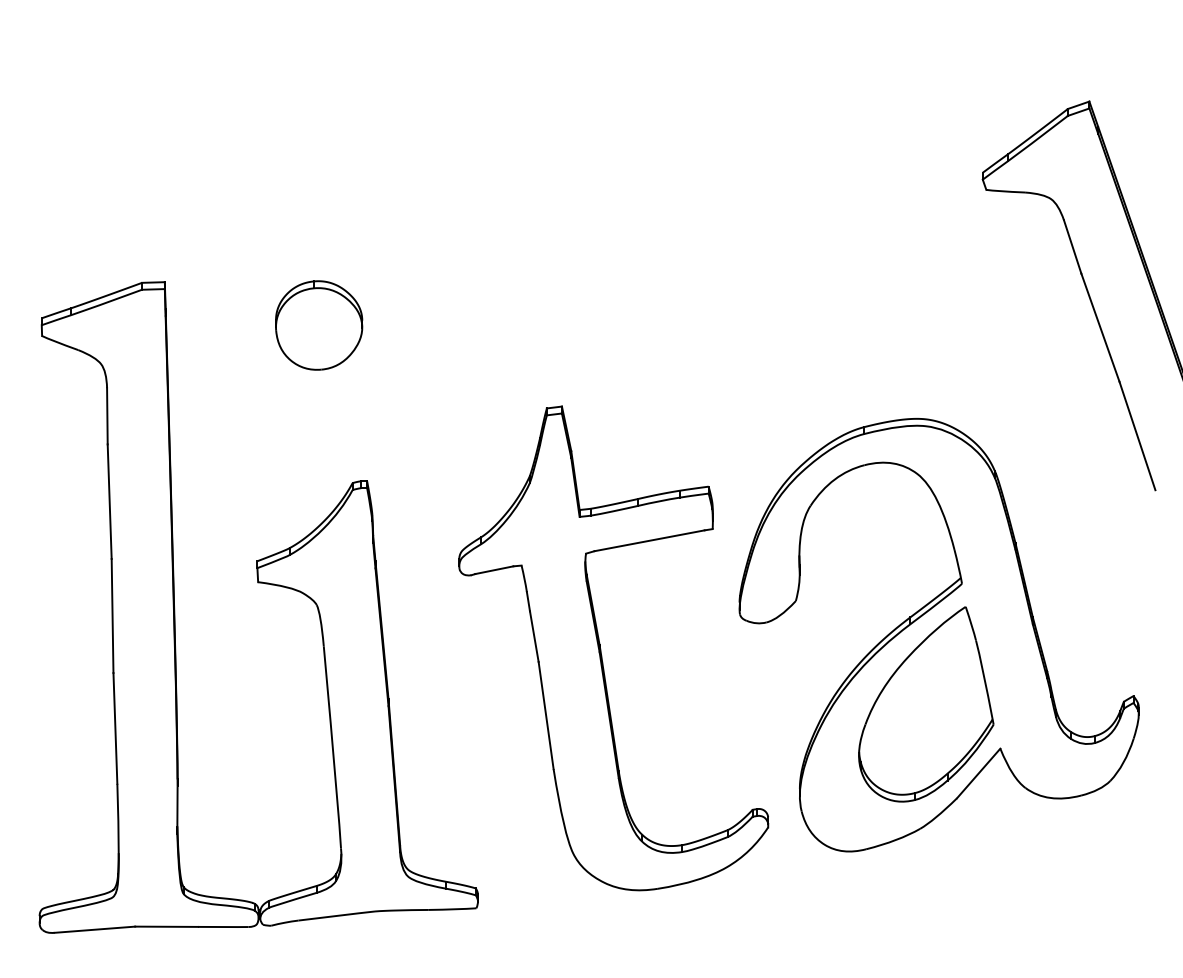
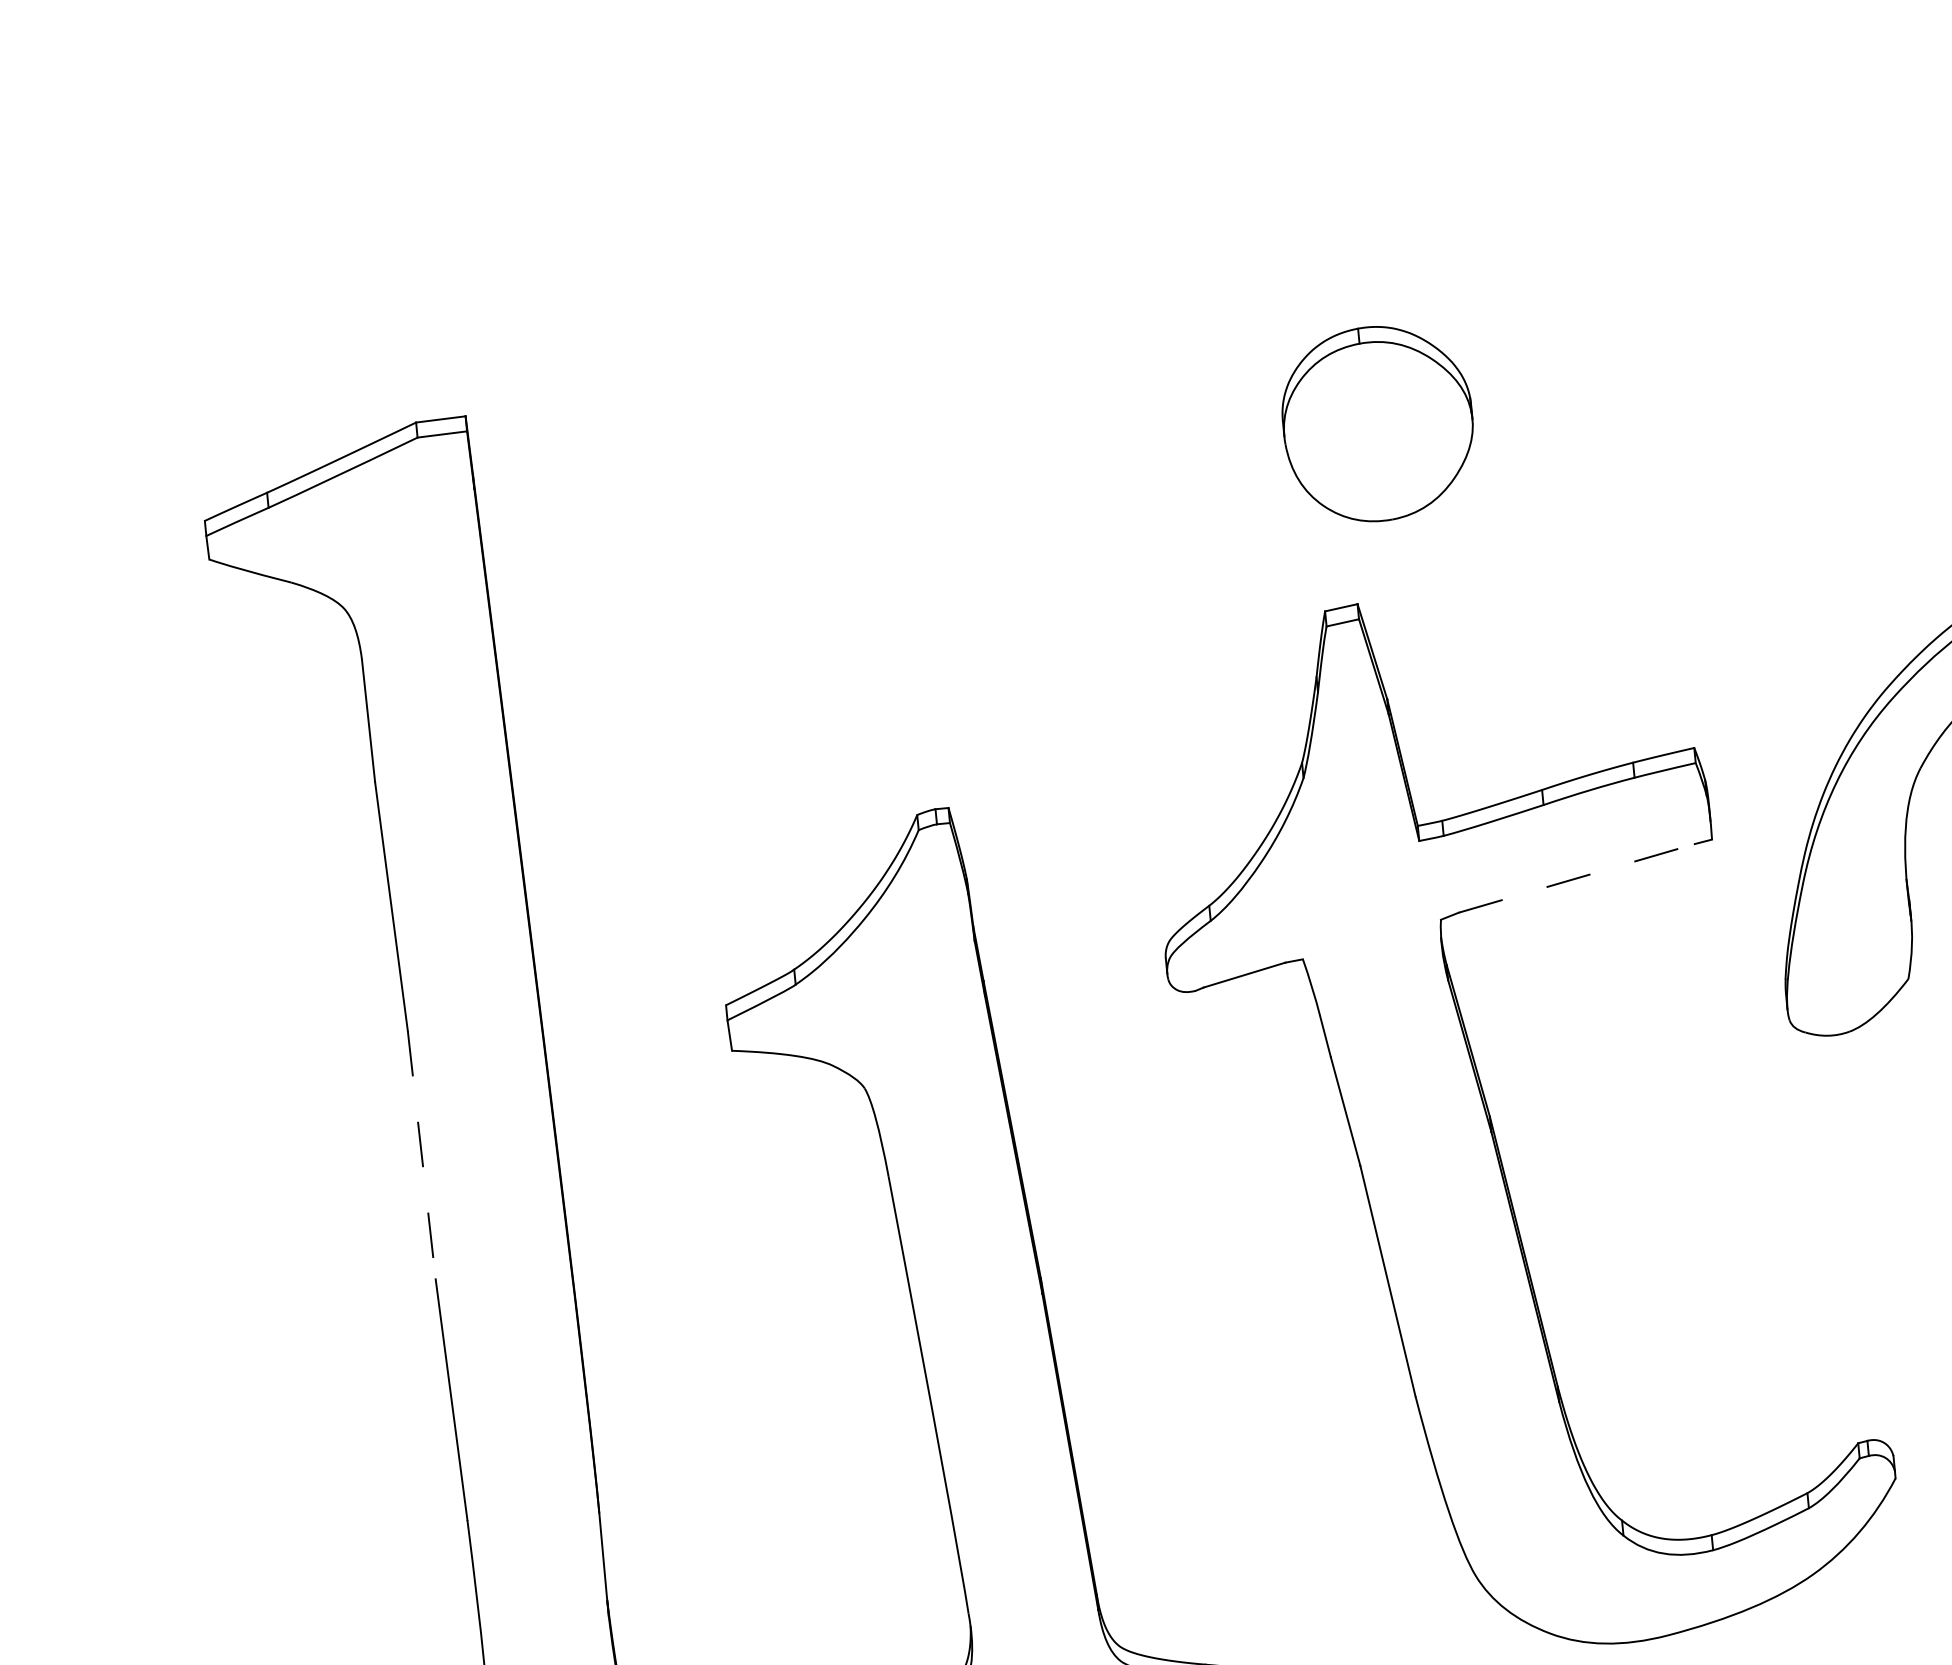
part: (319, 325) -> (1378, 423), moved
line: (650, 540) -> (1578, 877), solid -> dashed
line: (112, 616) -> (421, 1156), solid -> dashed

